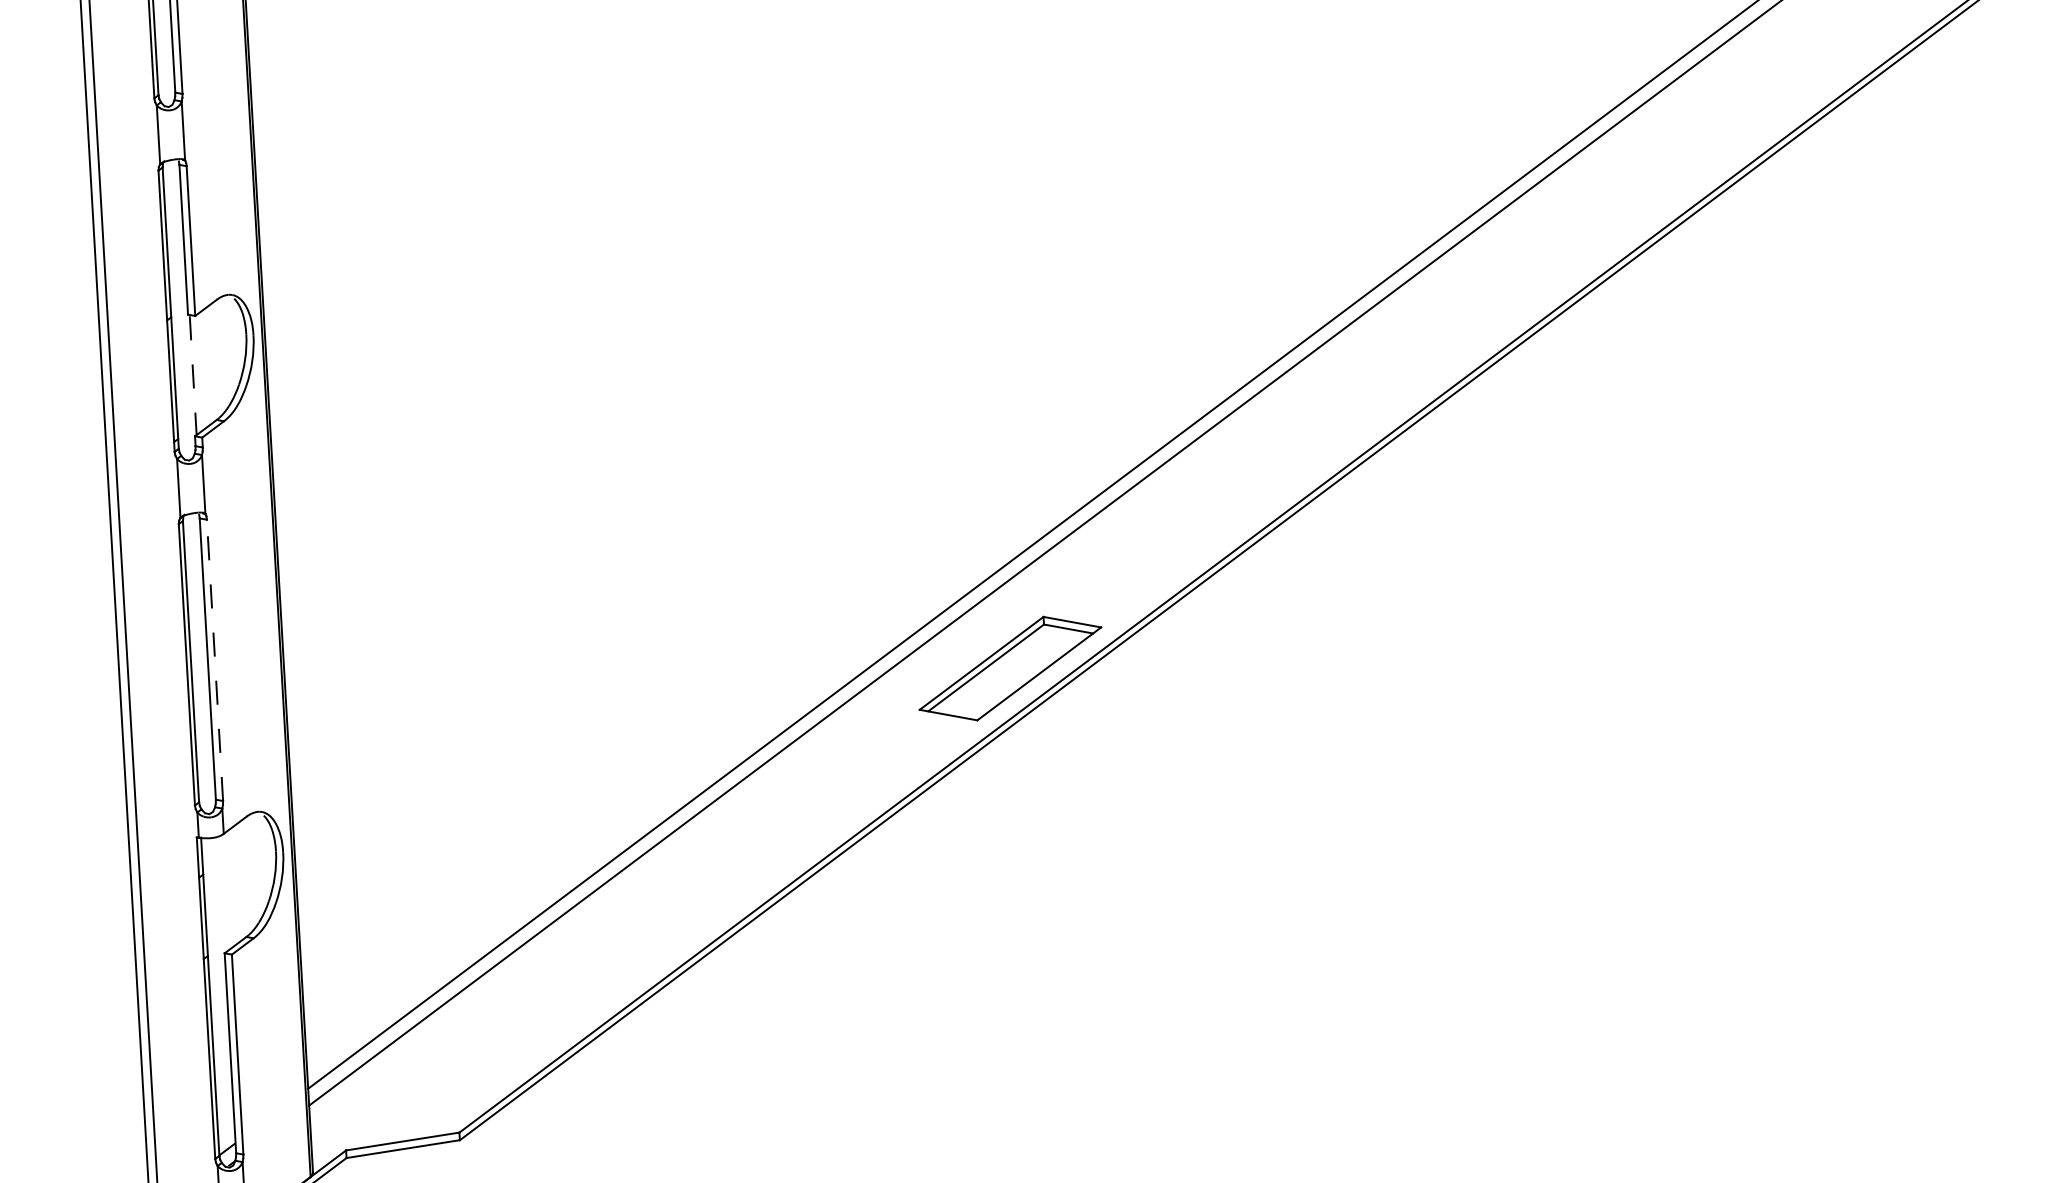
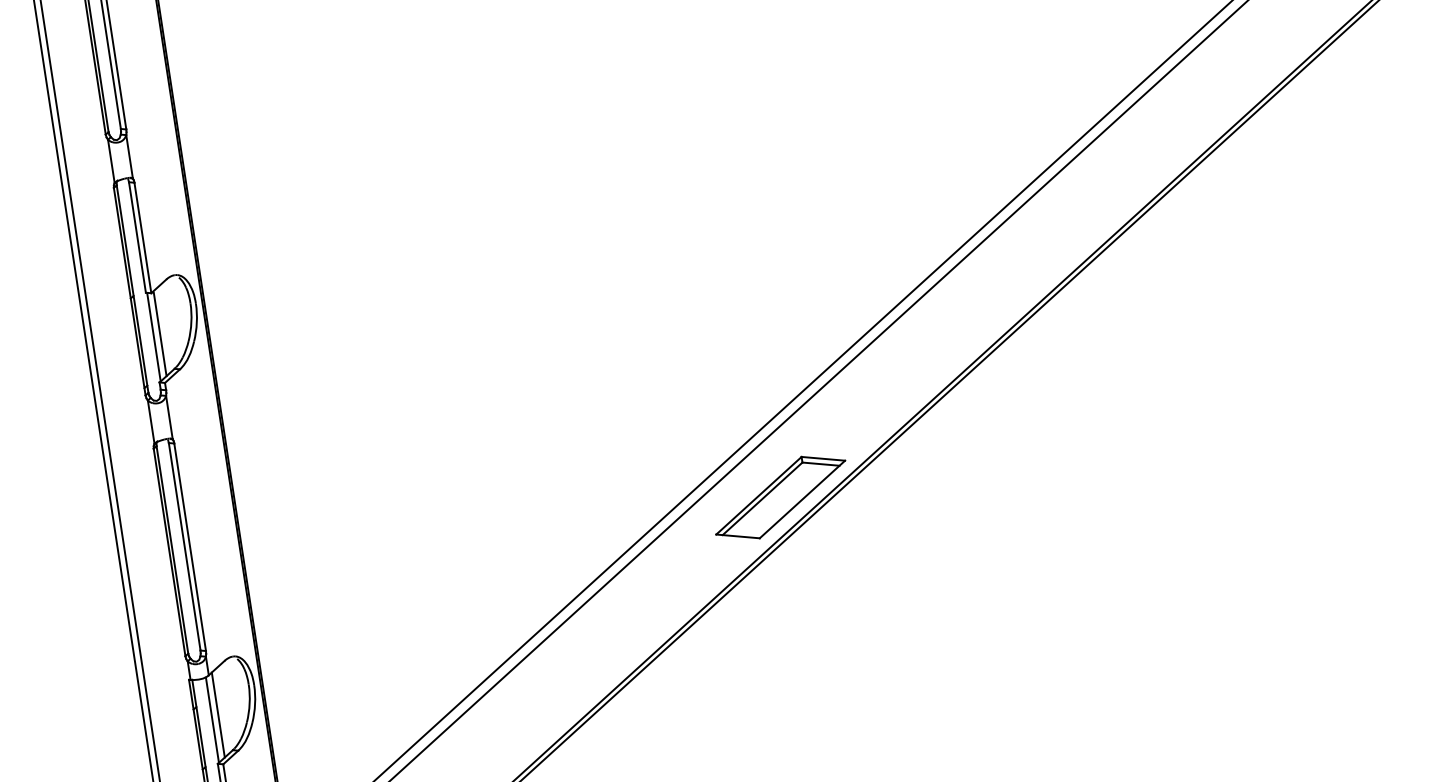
line: (201, 371) -> (159, 333), added
line: (193, 375) -> (154, 337), dashed -> solid
line: (215, 660) -> (190, 547), dashed -> solid
line: (231, 887) -> (218, 714), added
line: (222, 894) -> (212, 720), added

